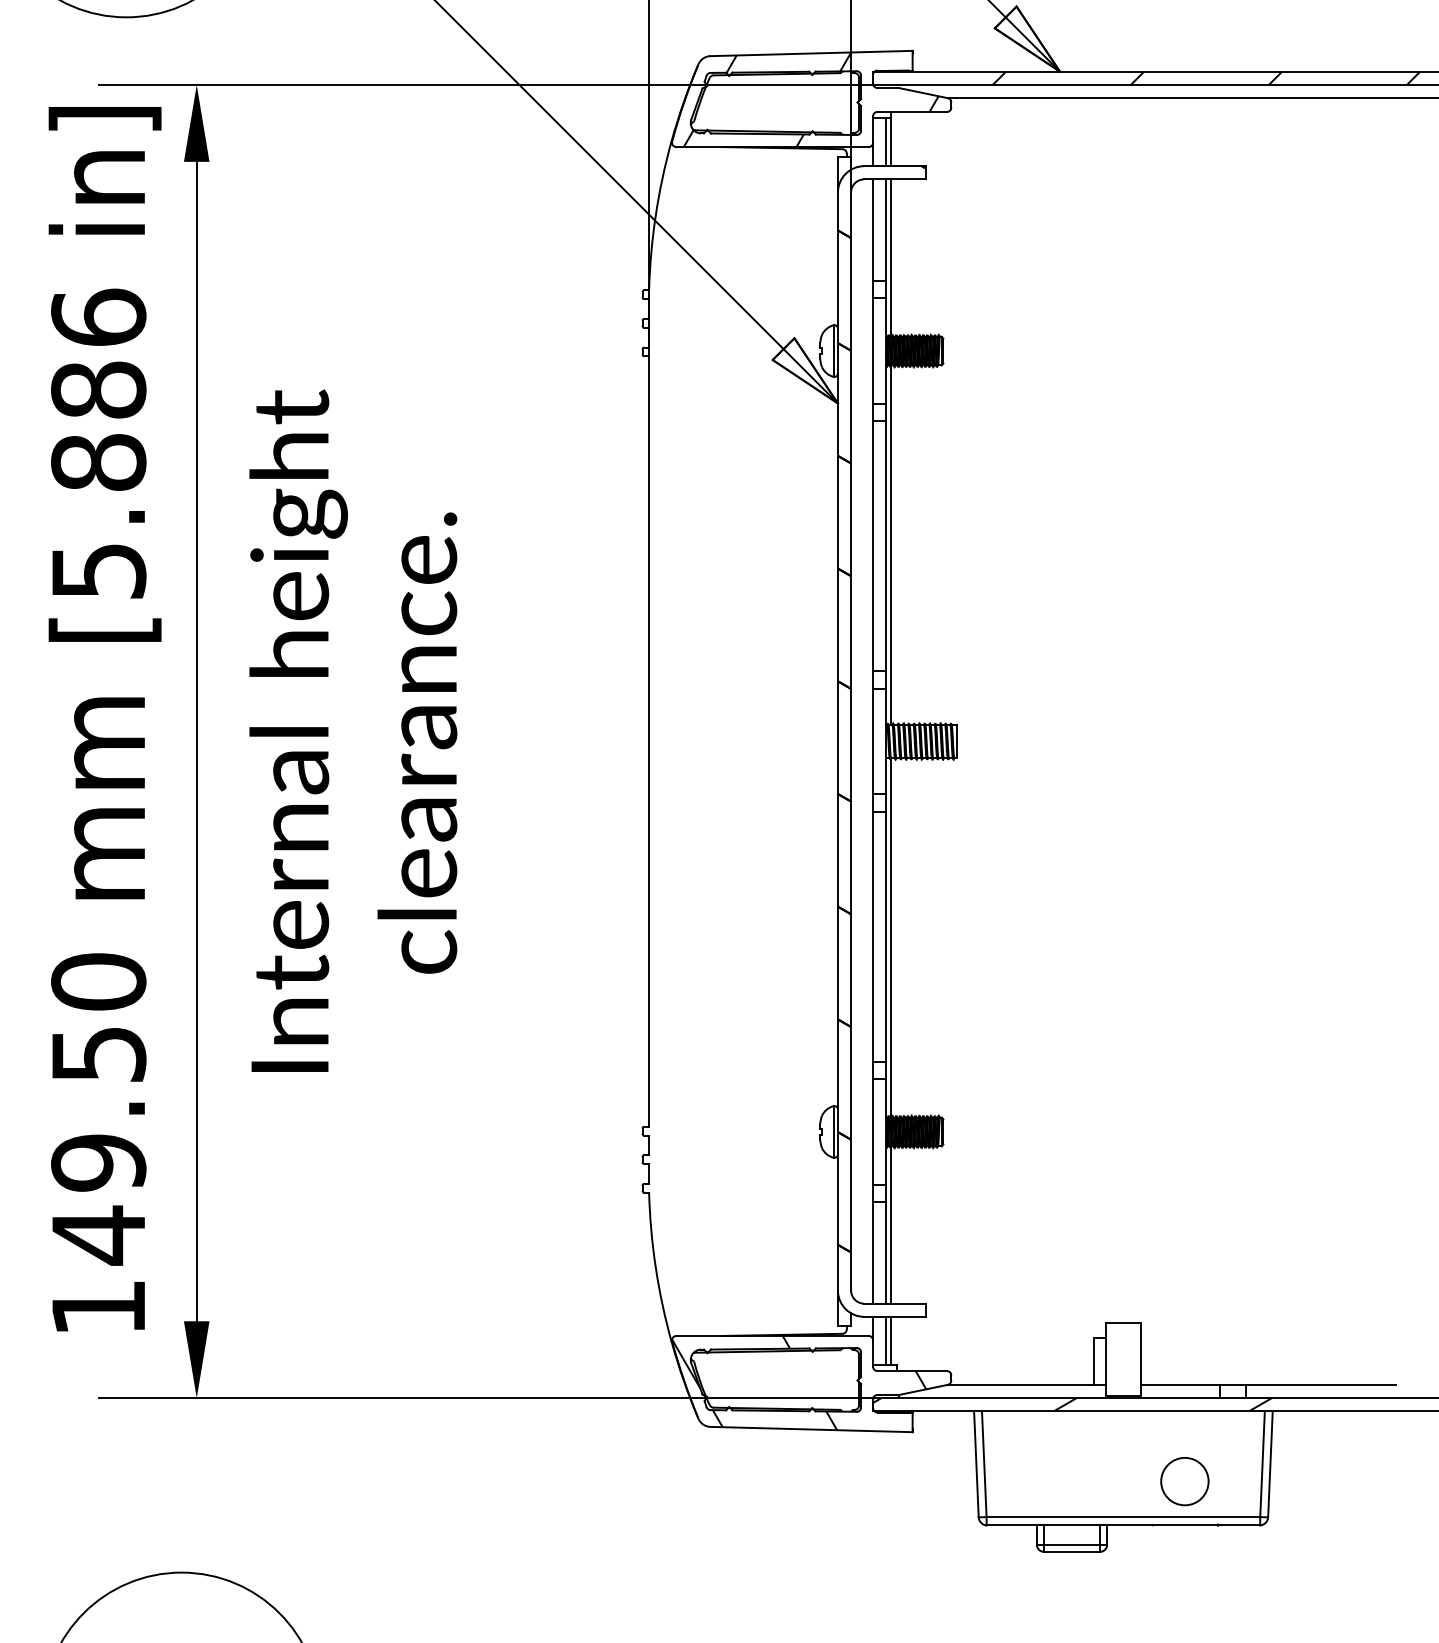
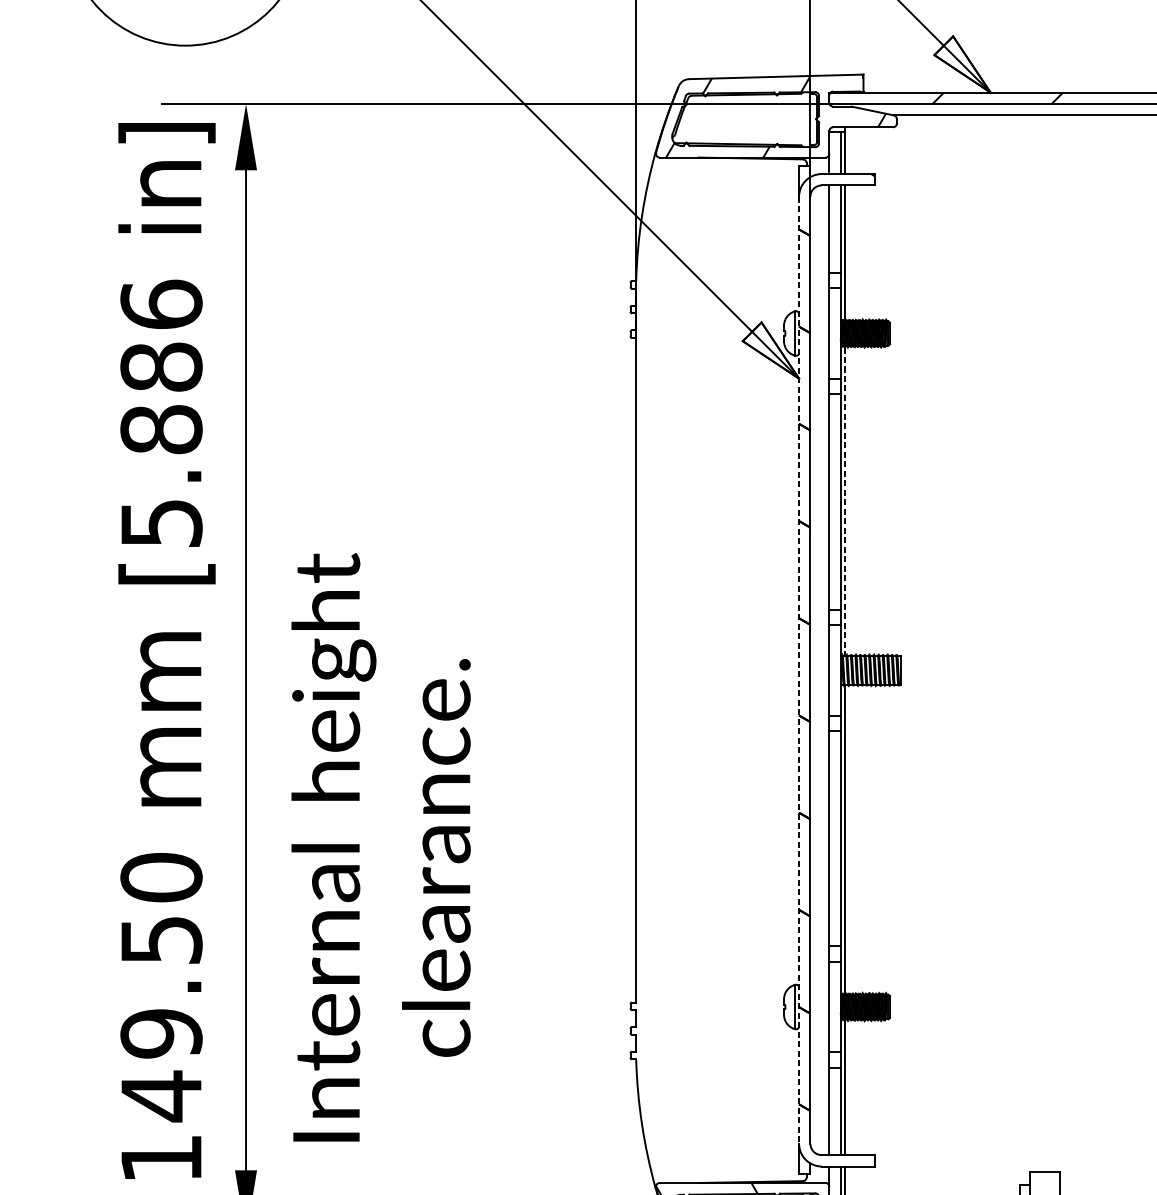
line: (890, 546) -> (844, 502), solid -> dashed
text: (353, 730) -> (381, 847), moved
line: (837, 741) -> (798, 670), solid -> dashed

